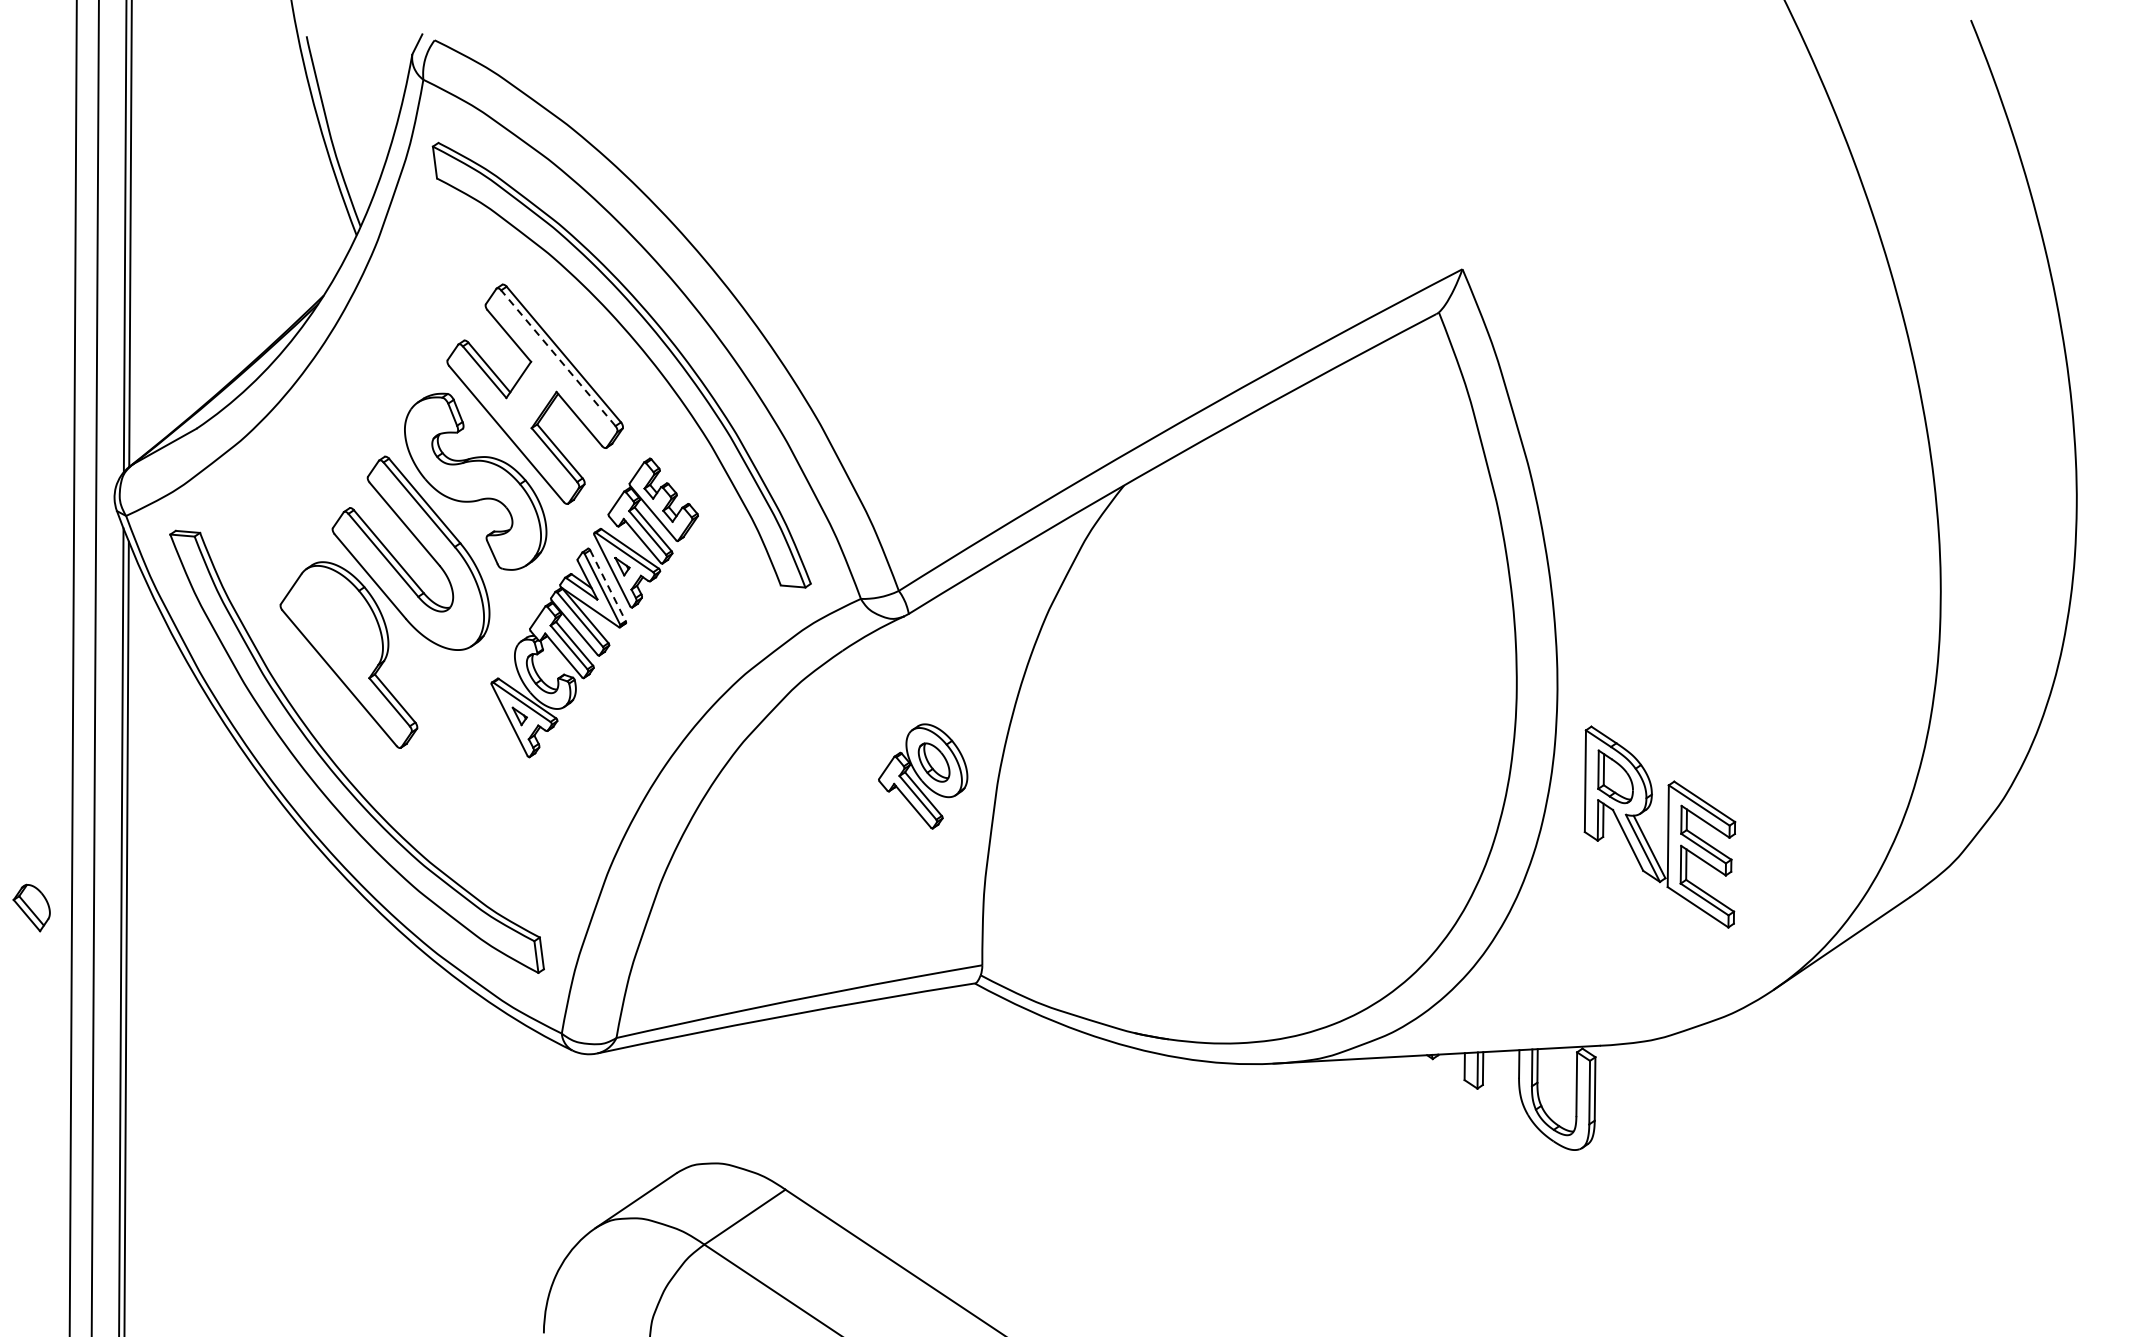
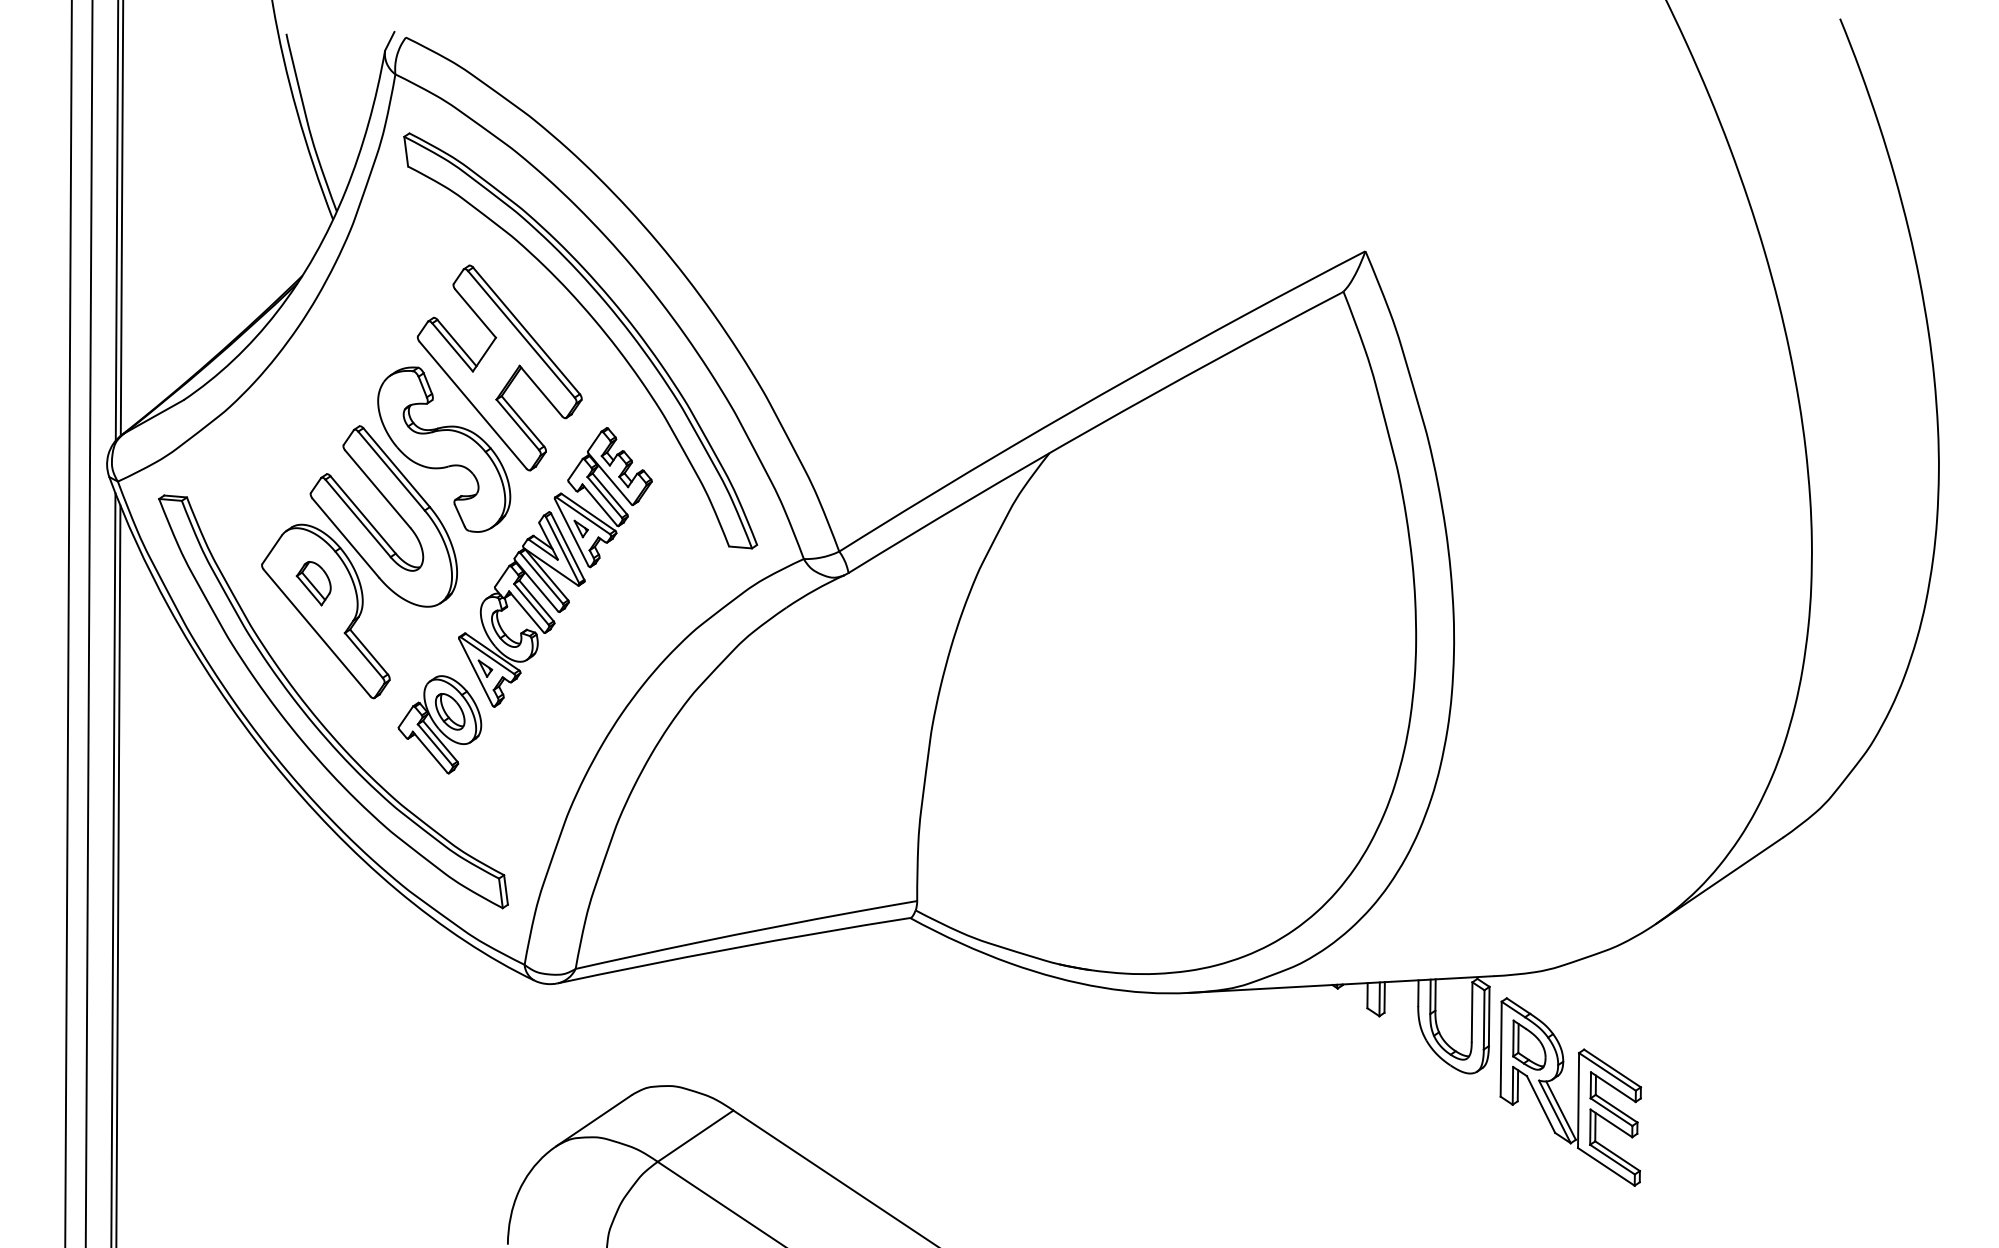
line: (558, 358) -> (521, 334), dashed -> solid
line: (607, 586) -> (567, 547), dashed -> solid
part: (922, 776) -> (439, 724), moved
part: (1667, 826) -> (1577, 1091), moved
part: (31, 907) -> (313, 583), moved

